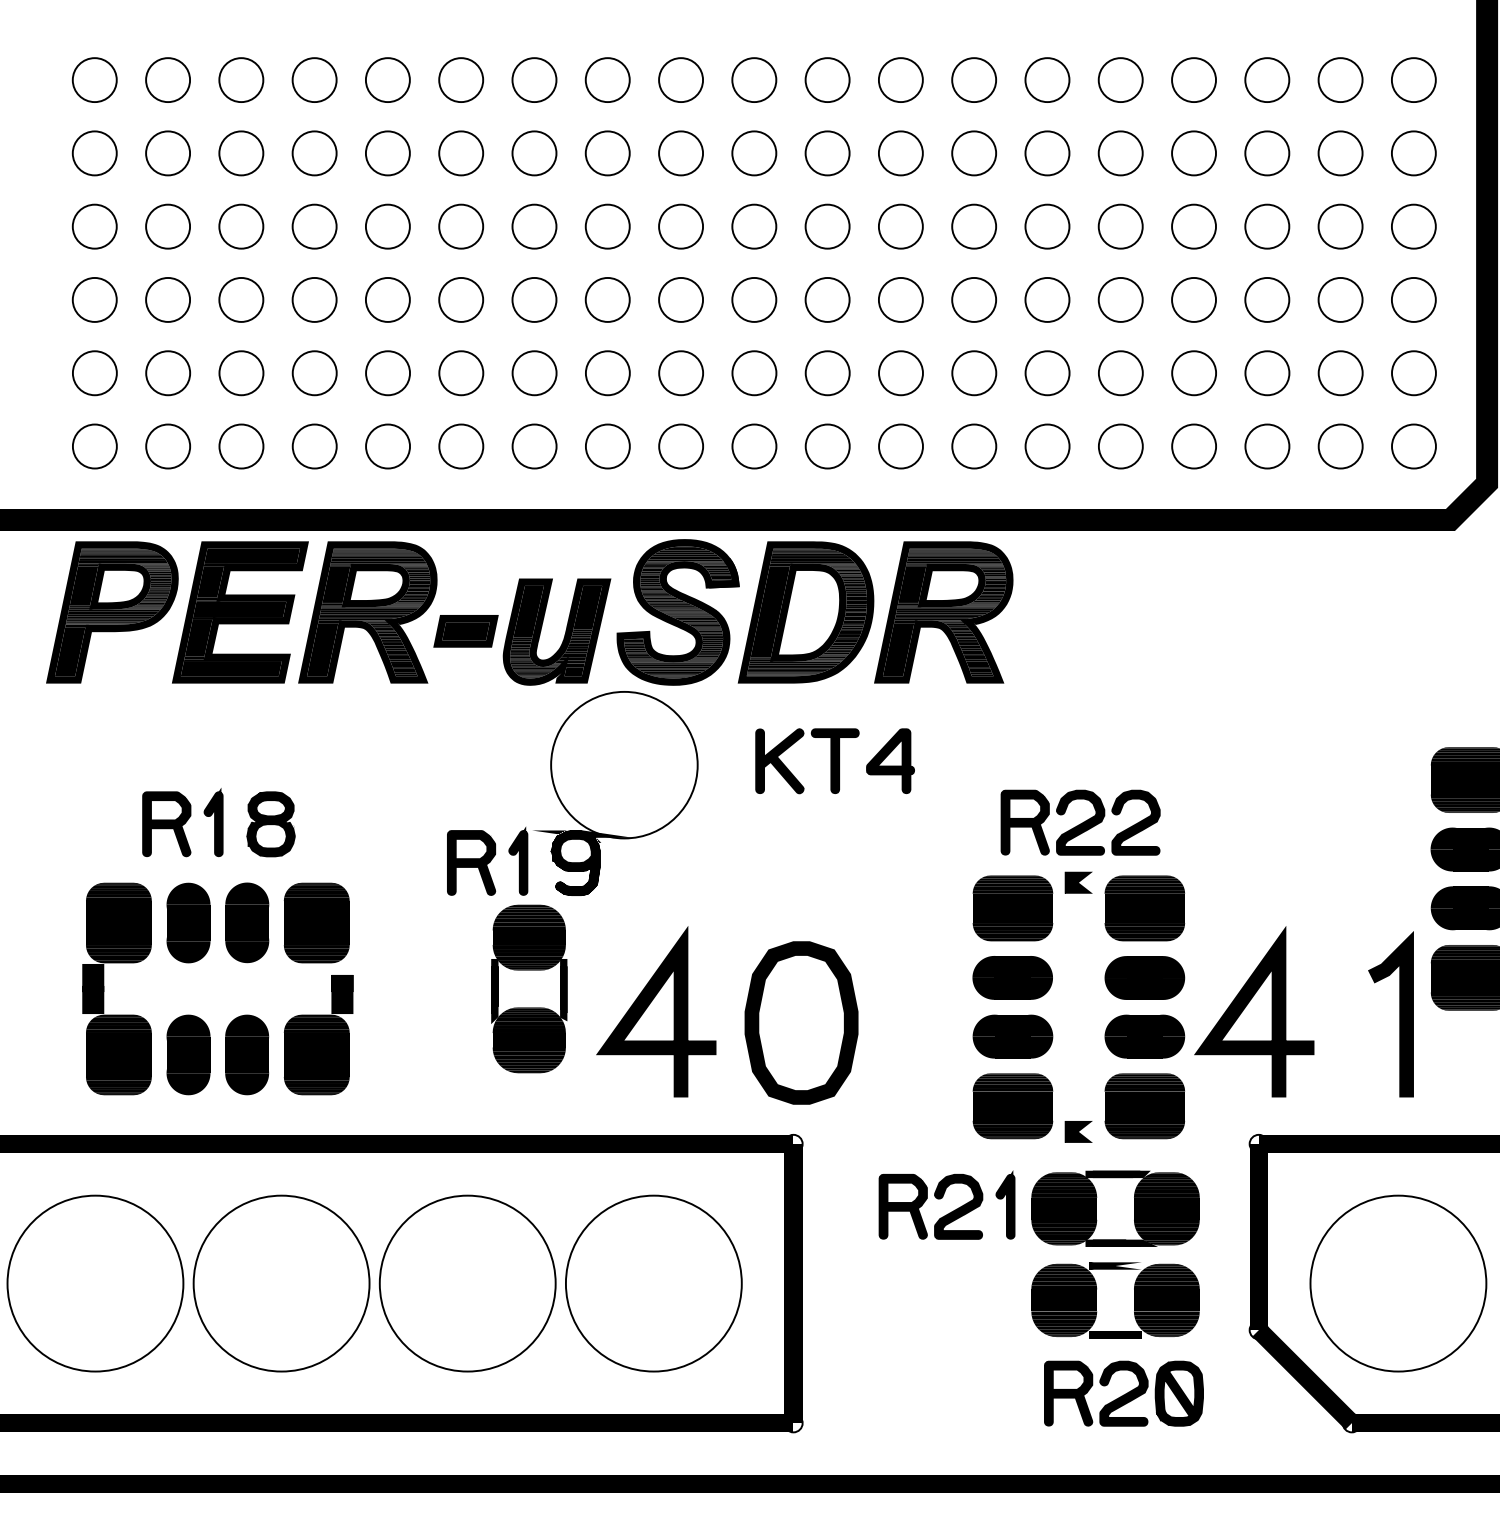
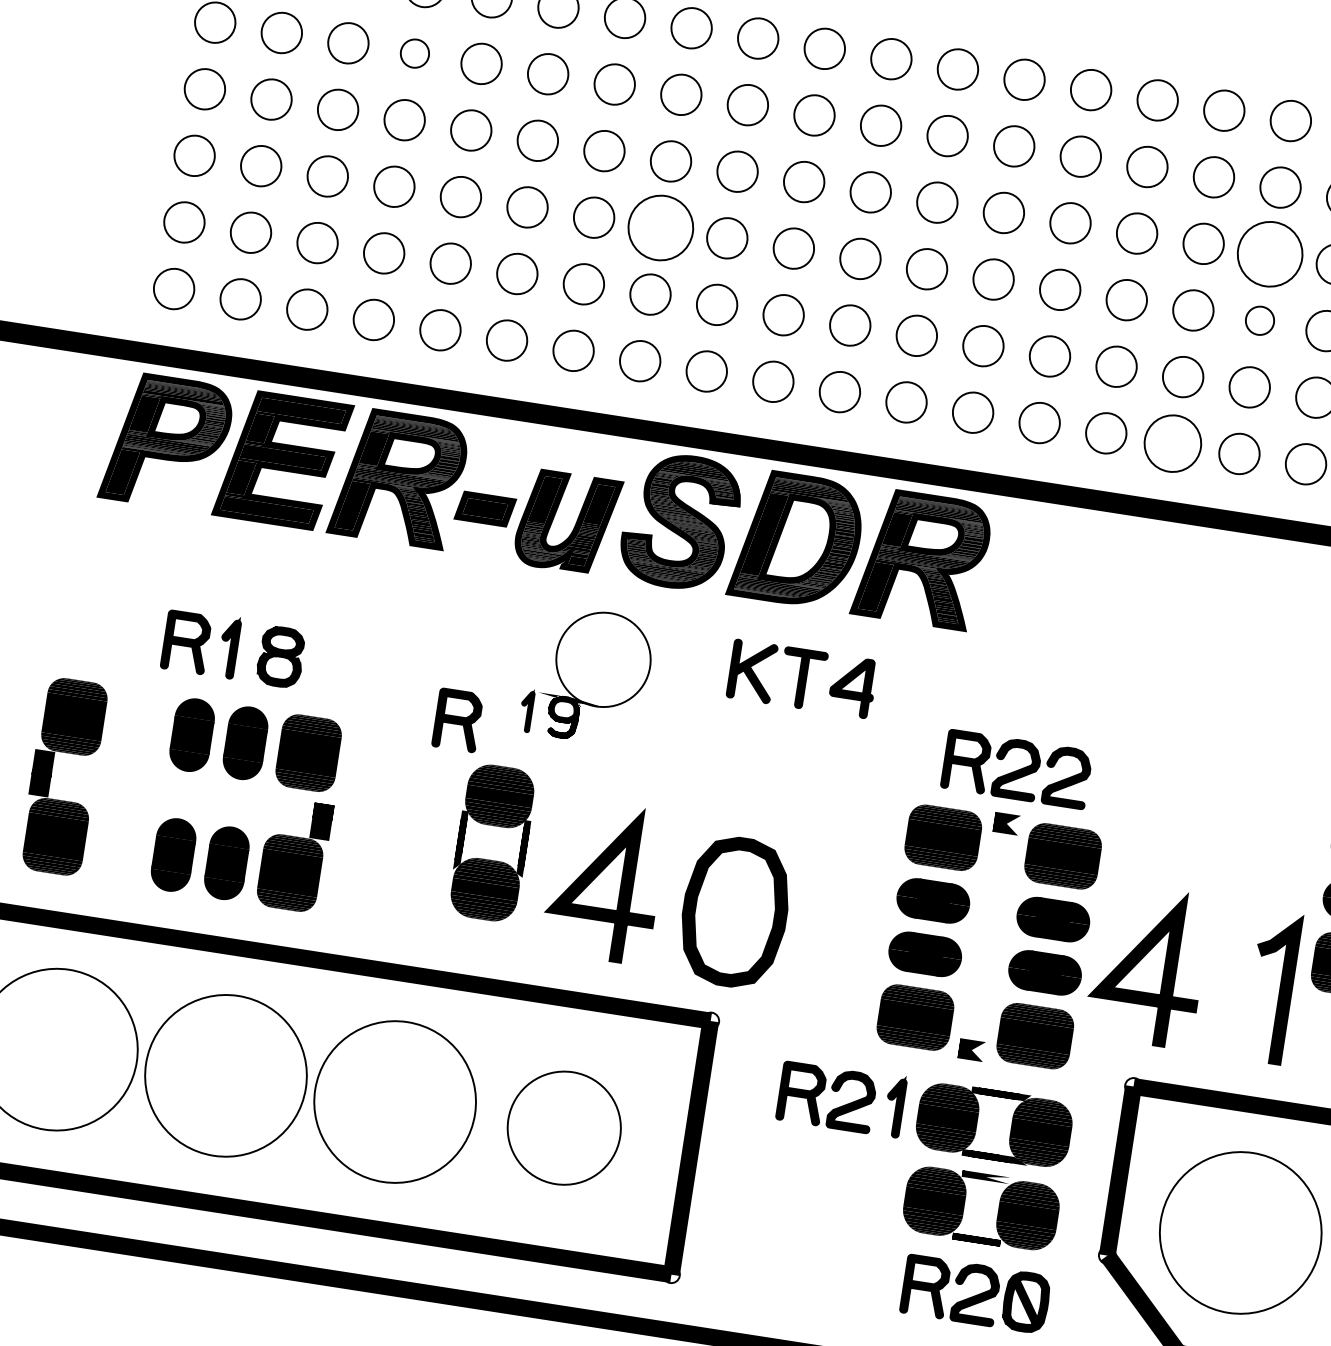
part: (314, 153) -> (414, 53), size x0.7
part: (1267, 226) -> (1270, 254), size x1.6
part: (607, 299) -> (660, 227), size x1.6
part: (1267, 299) -> (1260, 320), size x0.7
part: (1193, 446) -> (1172, 443), size x1.4
part: (603, 793) -> (587, 675), size x0.7
part: (104, 988) -> (52, 774), moved
part: (653, 1283) -> (563, 1128), size x0.7

